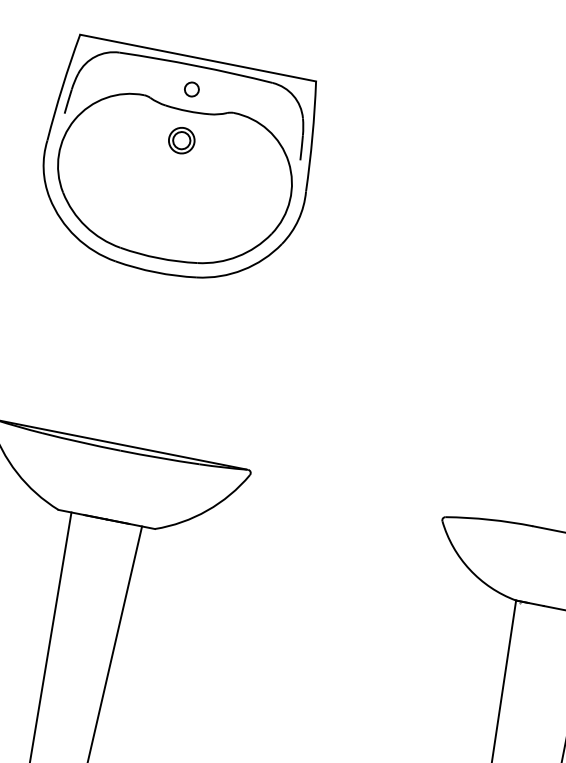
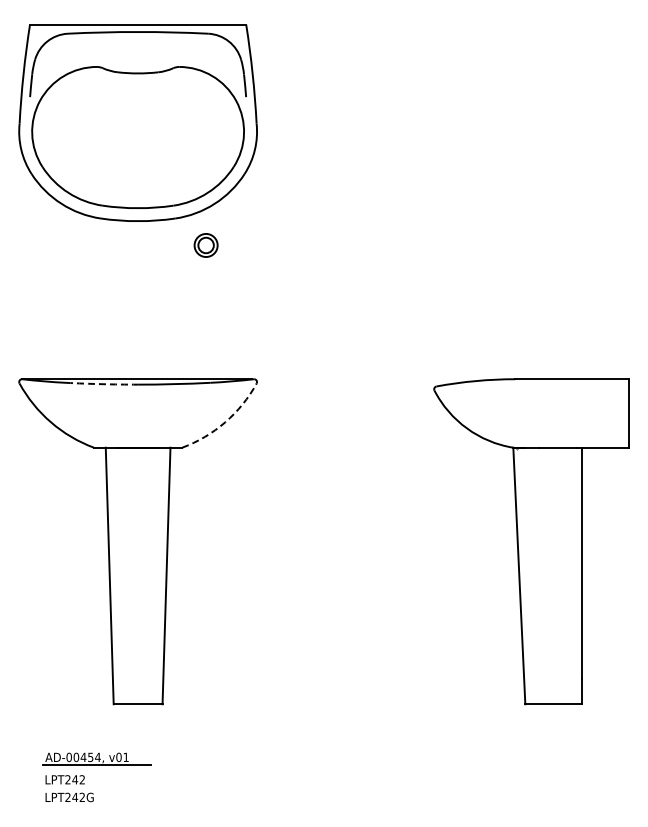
circle: (192, 89) -> (138, 53), removed
part: (181, 140) -> (205, 245), moved
arc: (81, 442) -> (102, 384), solid -> dashed
arc: (207, 510) -> (225, 422), solid -> dashed

